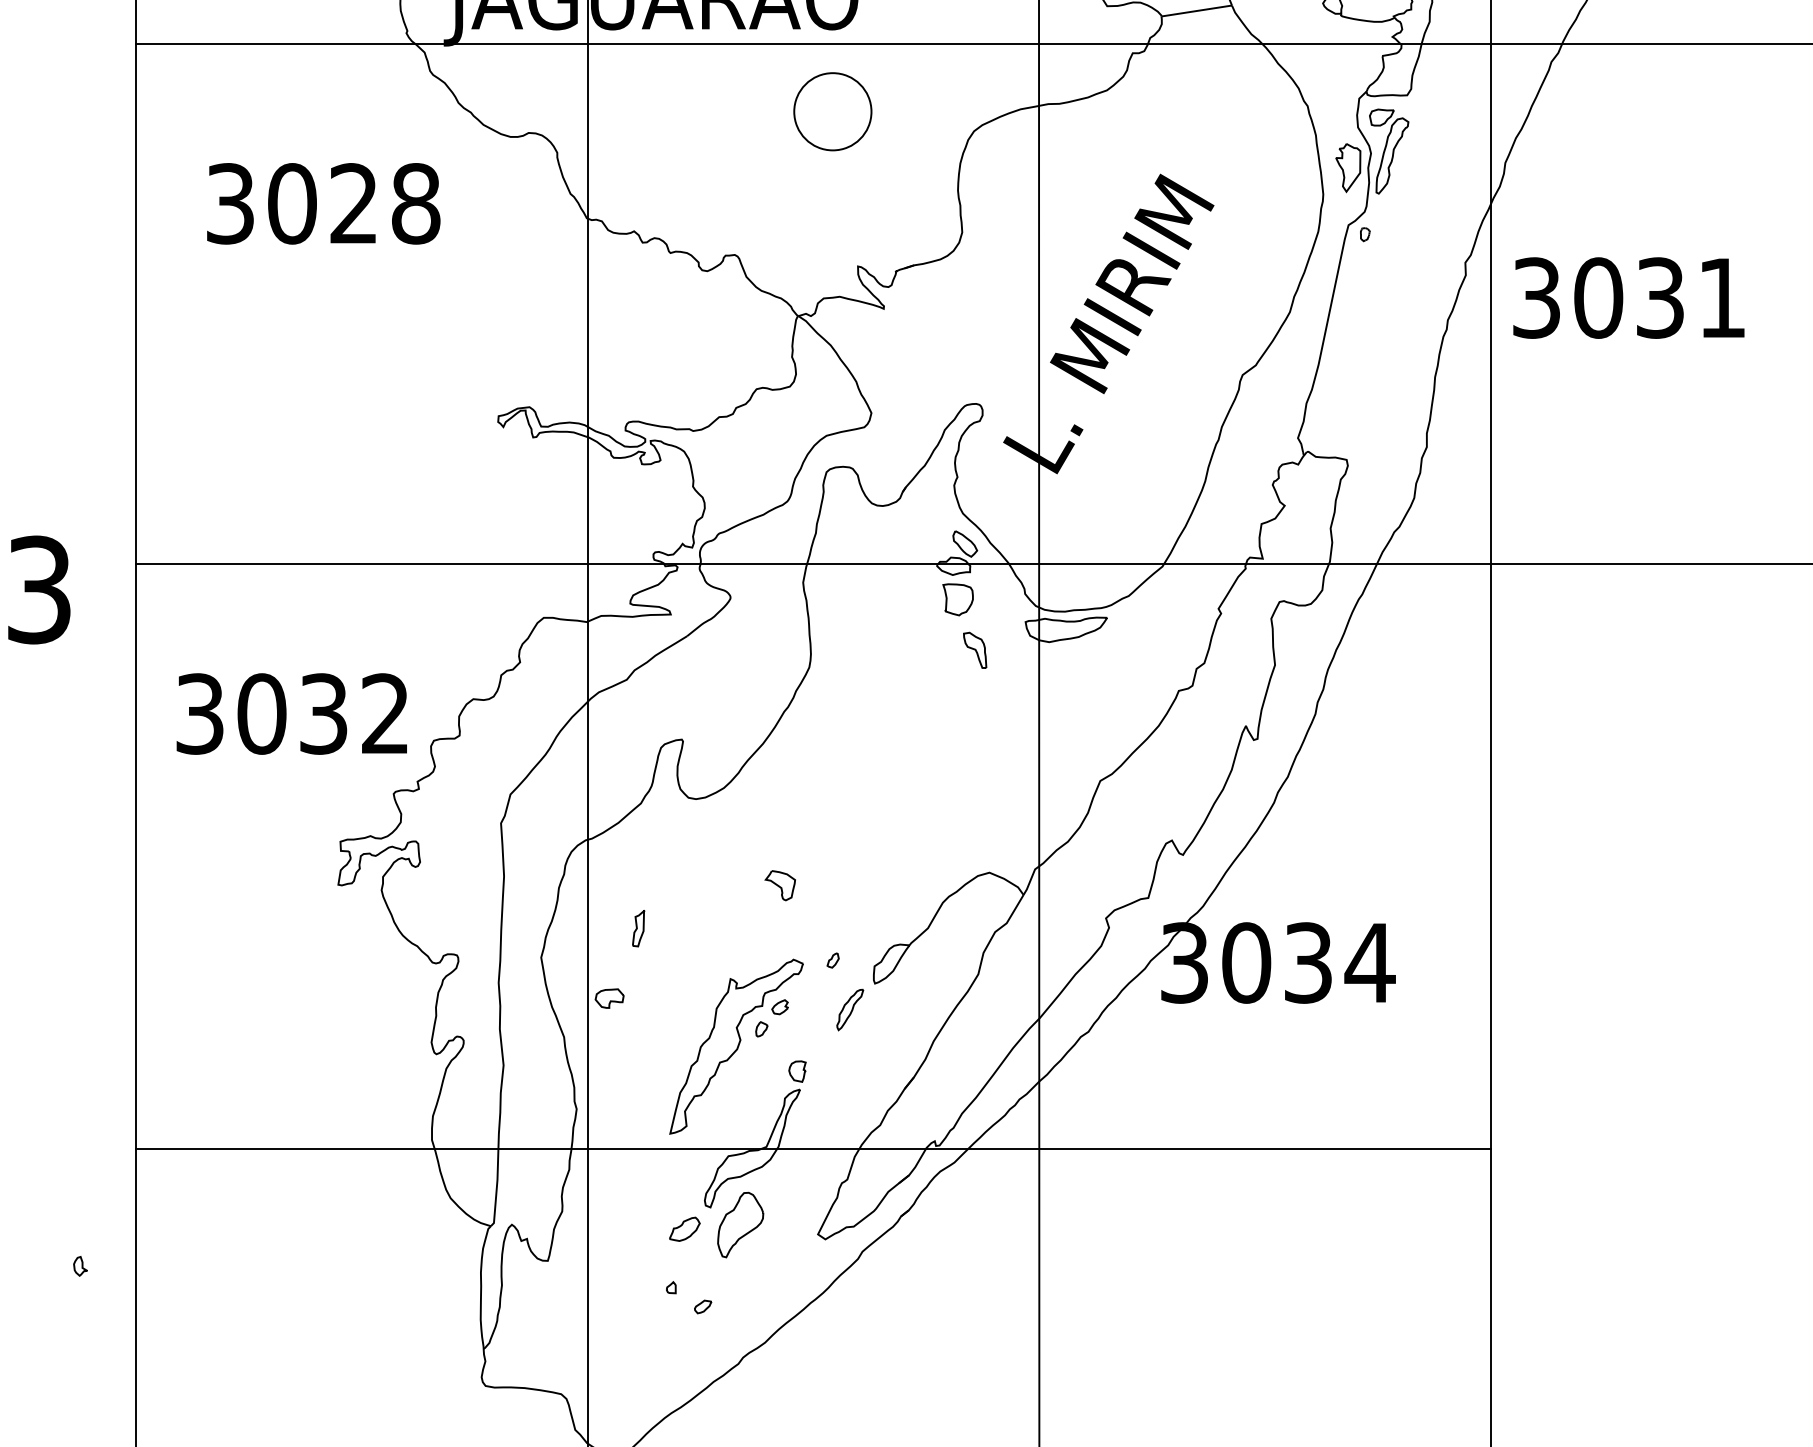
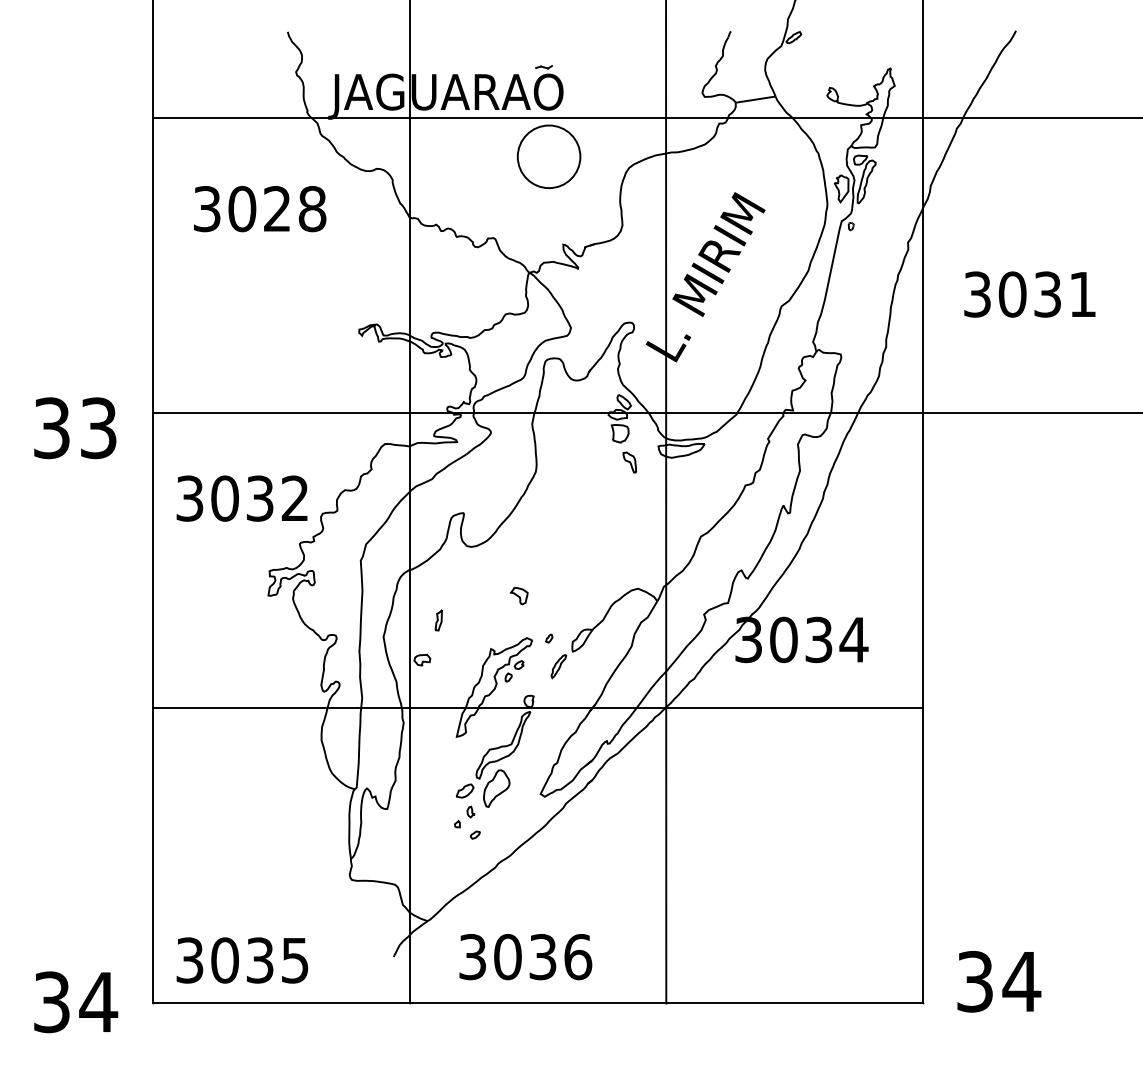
circle: (831, 111) -> (548, 156), size x1.43
text: (1628, 297) -> (1029, 294), moved
line: (812, 1149) -> (537, 708), moved
part: (79, 1265) -> (470, 811), moved

